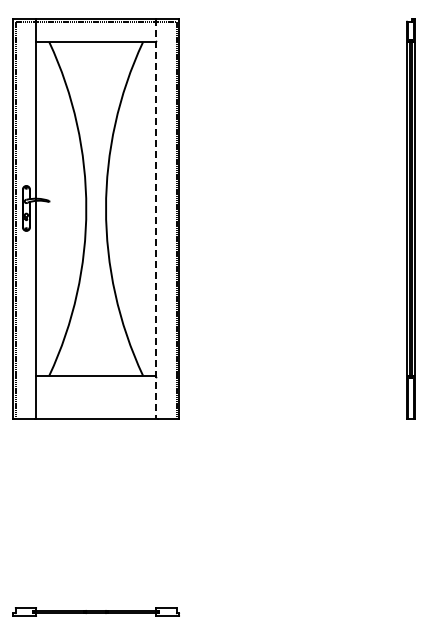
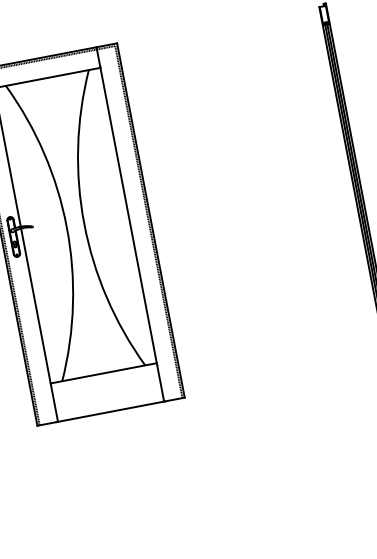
line: (156, 219) -> (130, 224), dashed -> solid

